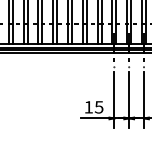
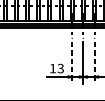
line: (114, 100) -> (72, 63), solid -> dashed
line: (144, 100) -> (94, 63), solid -> dashed
text: (99, 106) -> (61, 67), 15 -> 13

